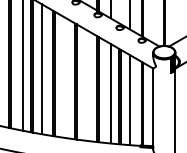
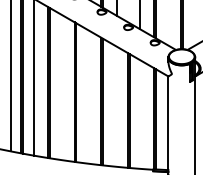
line: (110, 93) -> (116, 106), removed
line: (129, 99) -> (139, 113), removed

